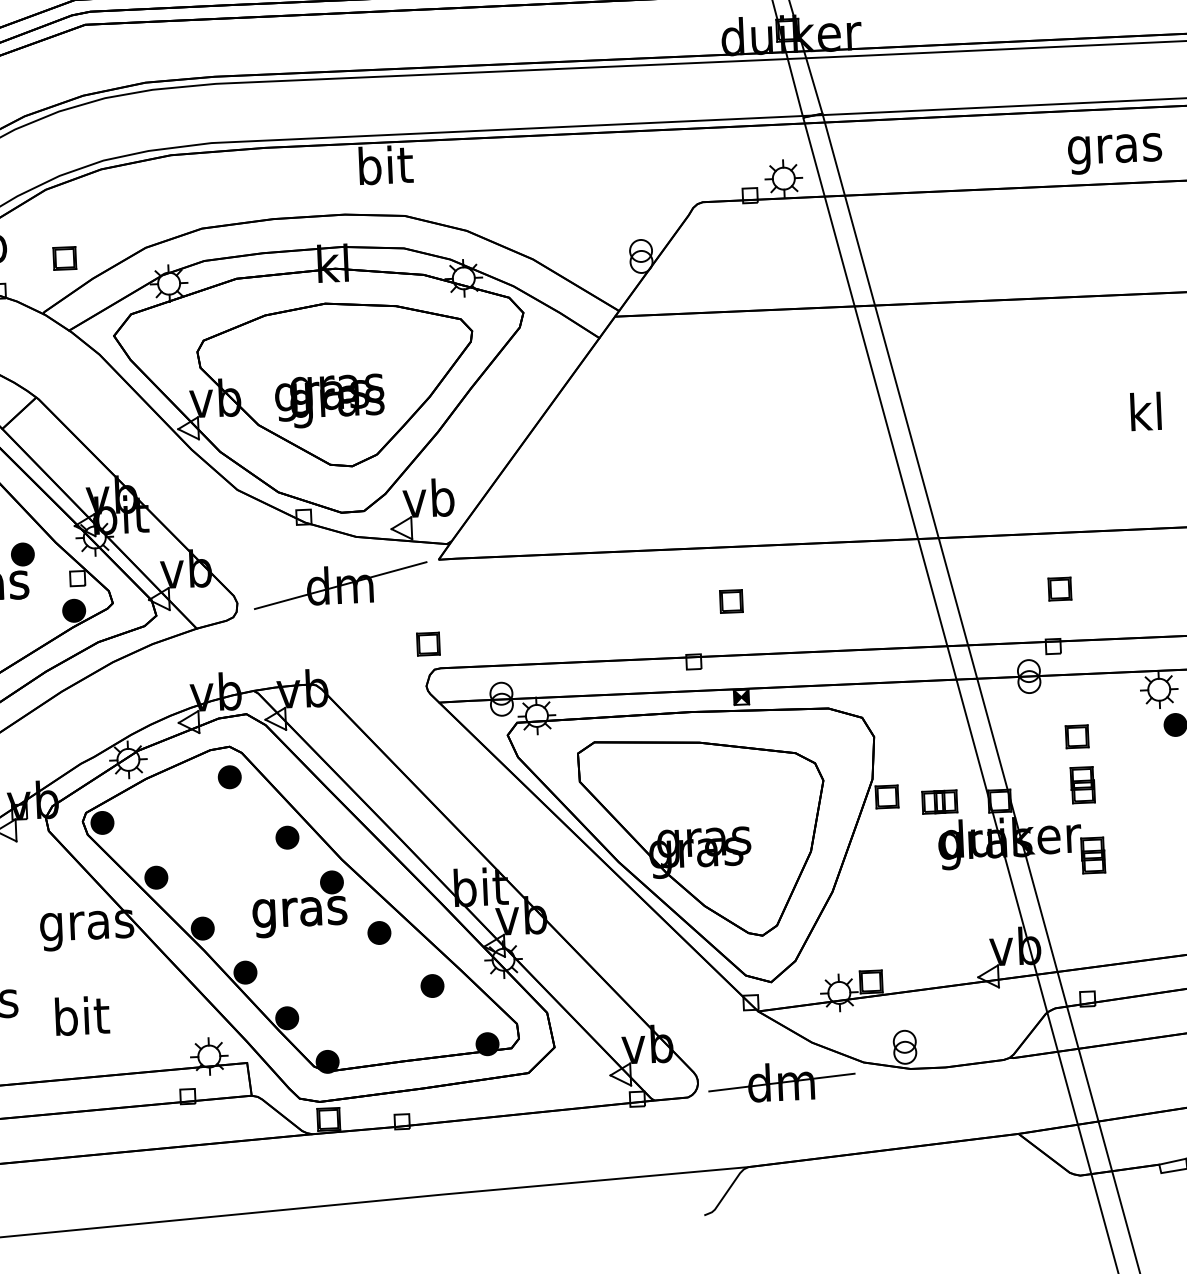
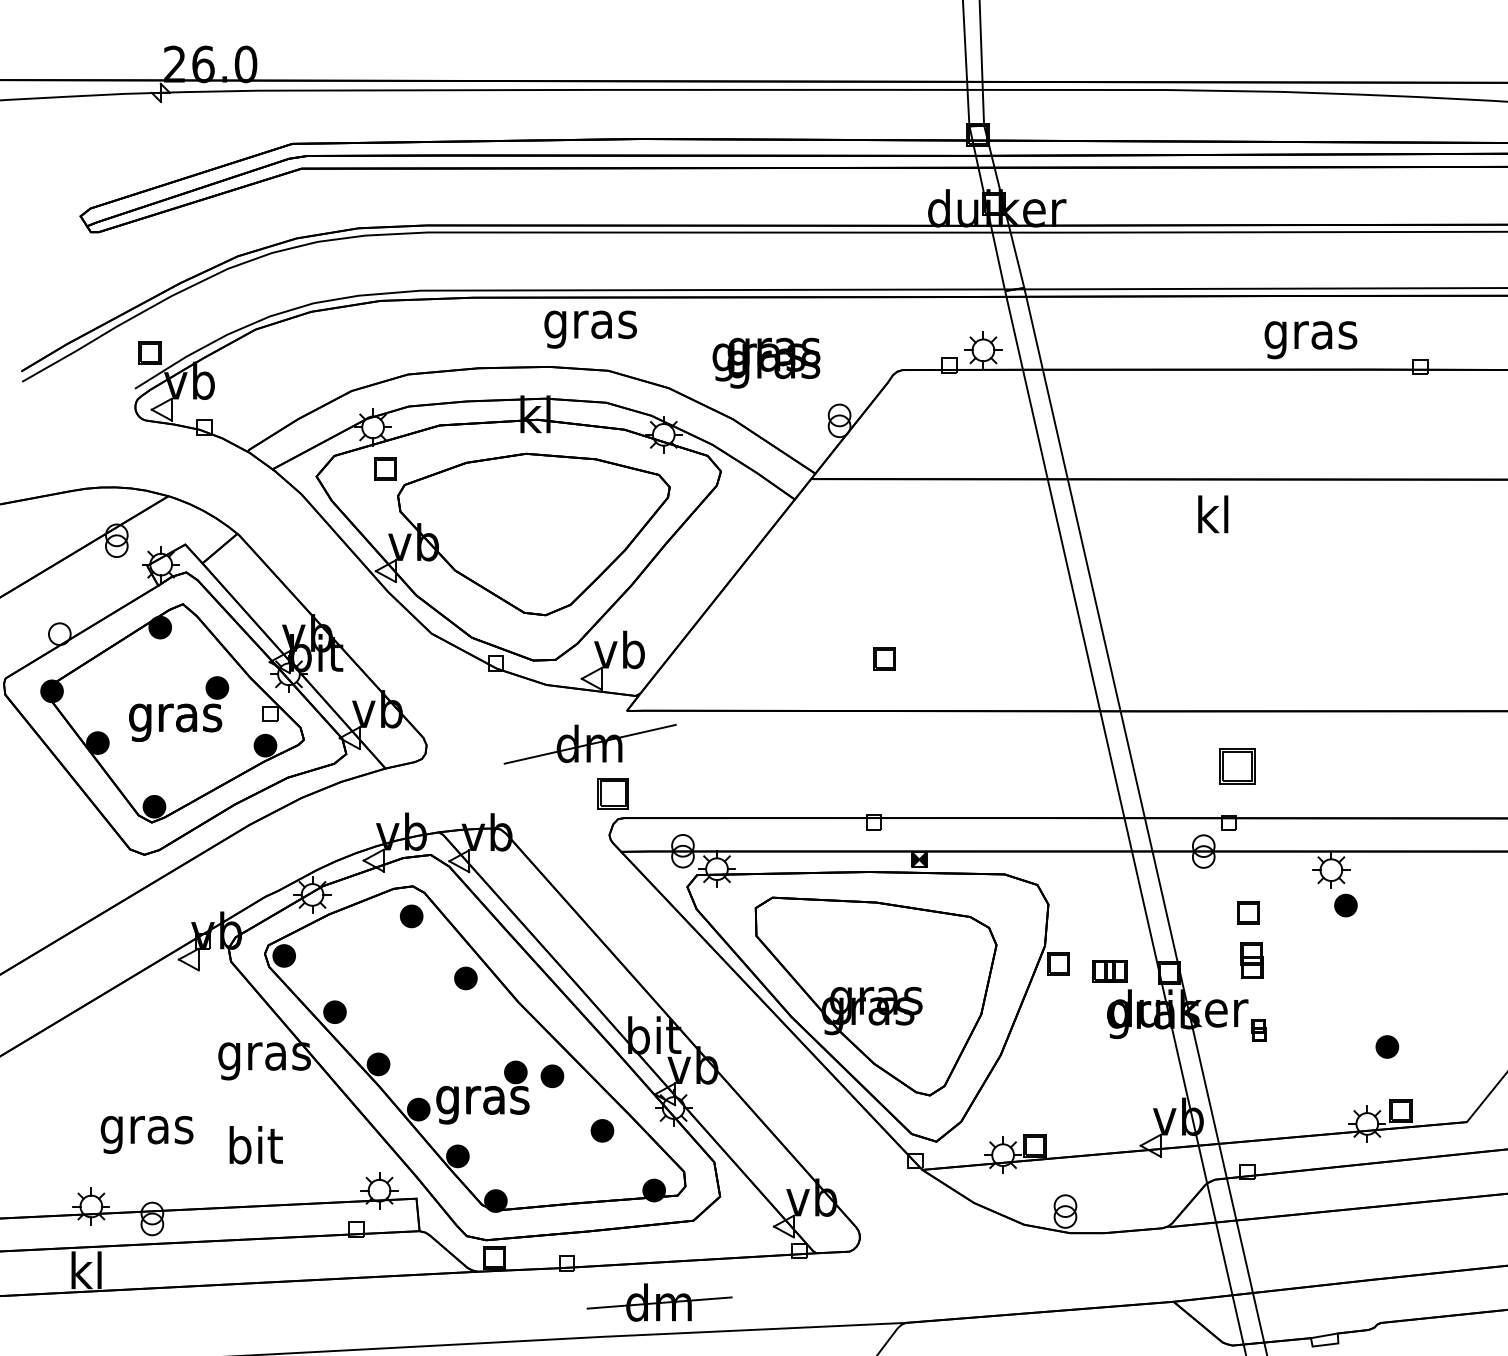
text: (384, 169) -> (590, 324), bit -> gras
part: (64, 257) -> (385, 468), moved
text: (329, 400) -> (766, 362), moved
text: (1146, 411) -> (1213, 514), moved
part: (339, 585) -> (589, 744), moved
part: (1059, 588) -> (1237, 766), size x1.6
part: (731, 601) -> (884, 658), moved
part: (427, 643) -> (612, 793), size x1.4
part: (1092, 855) -> (1258, 1030), size x0.6
part: (299, 904) -> (482, 1092), moved
part: (781, 1082) -> (659, 1302), moved

